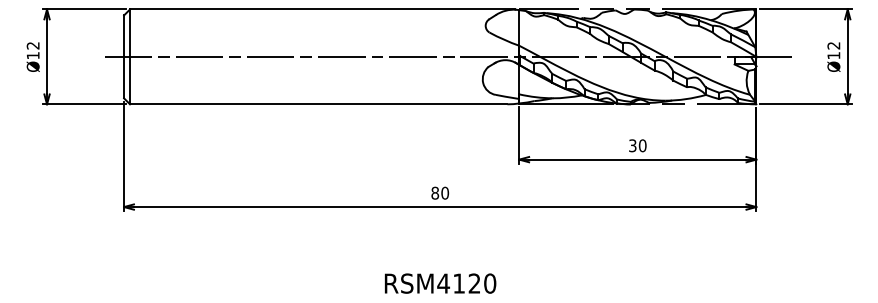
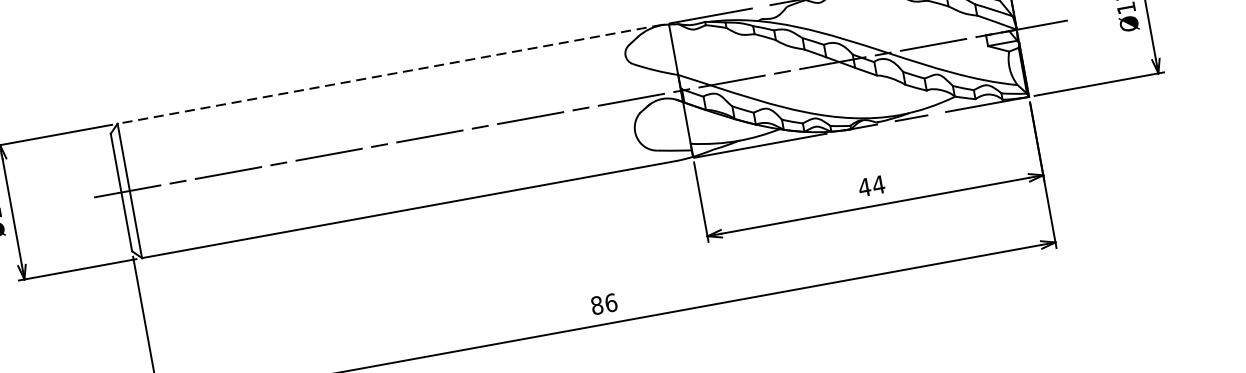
line: (321, 9) -> (388, 74), solid -> dashed
text: (637, 145) -> (871, 185), 30 -> 44
text: (445, 192) -> (611, 301), 80 -> 86

